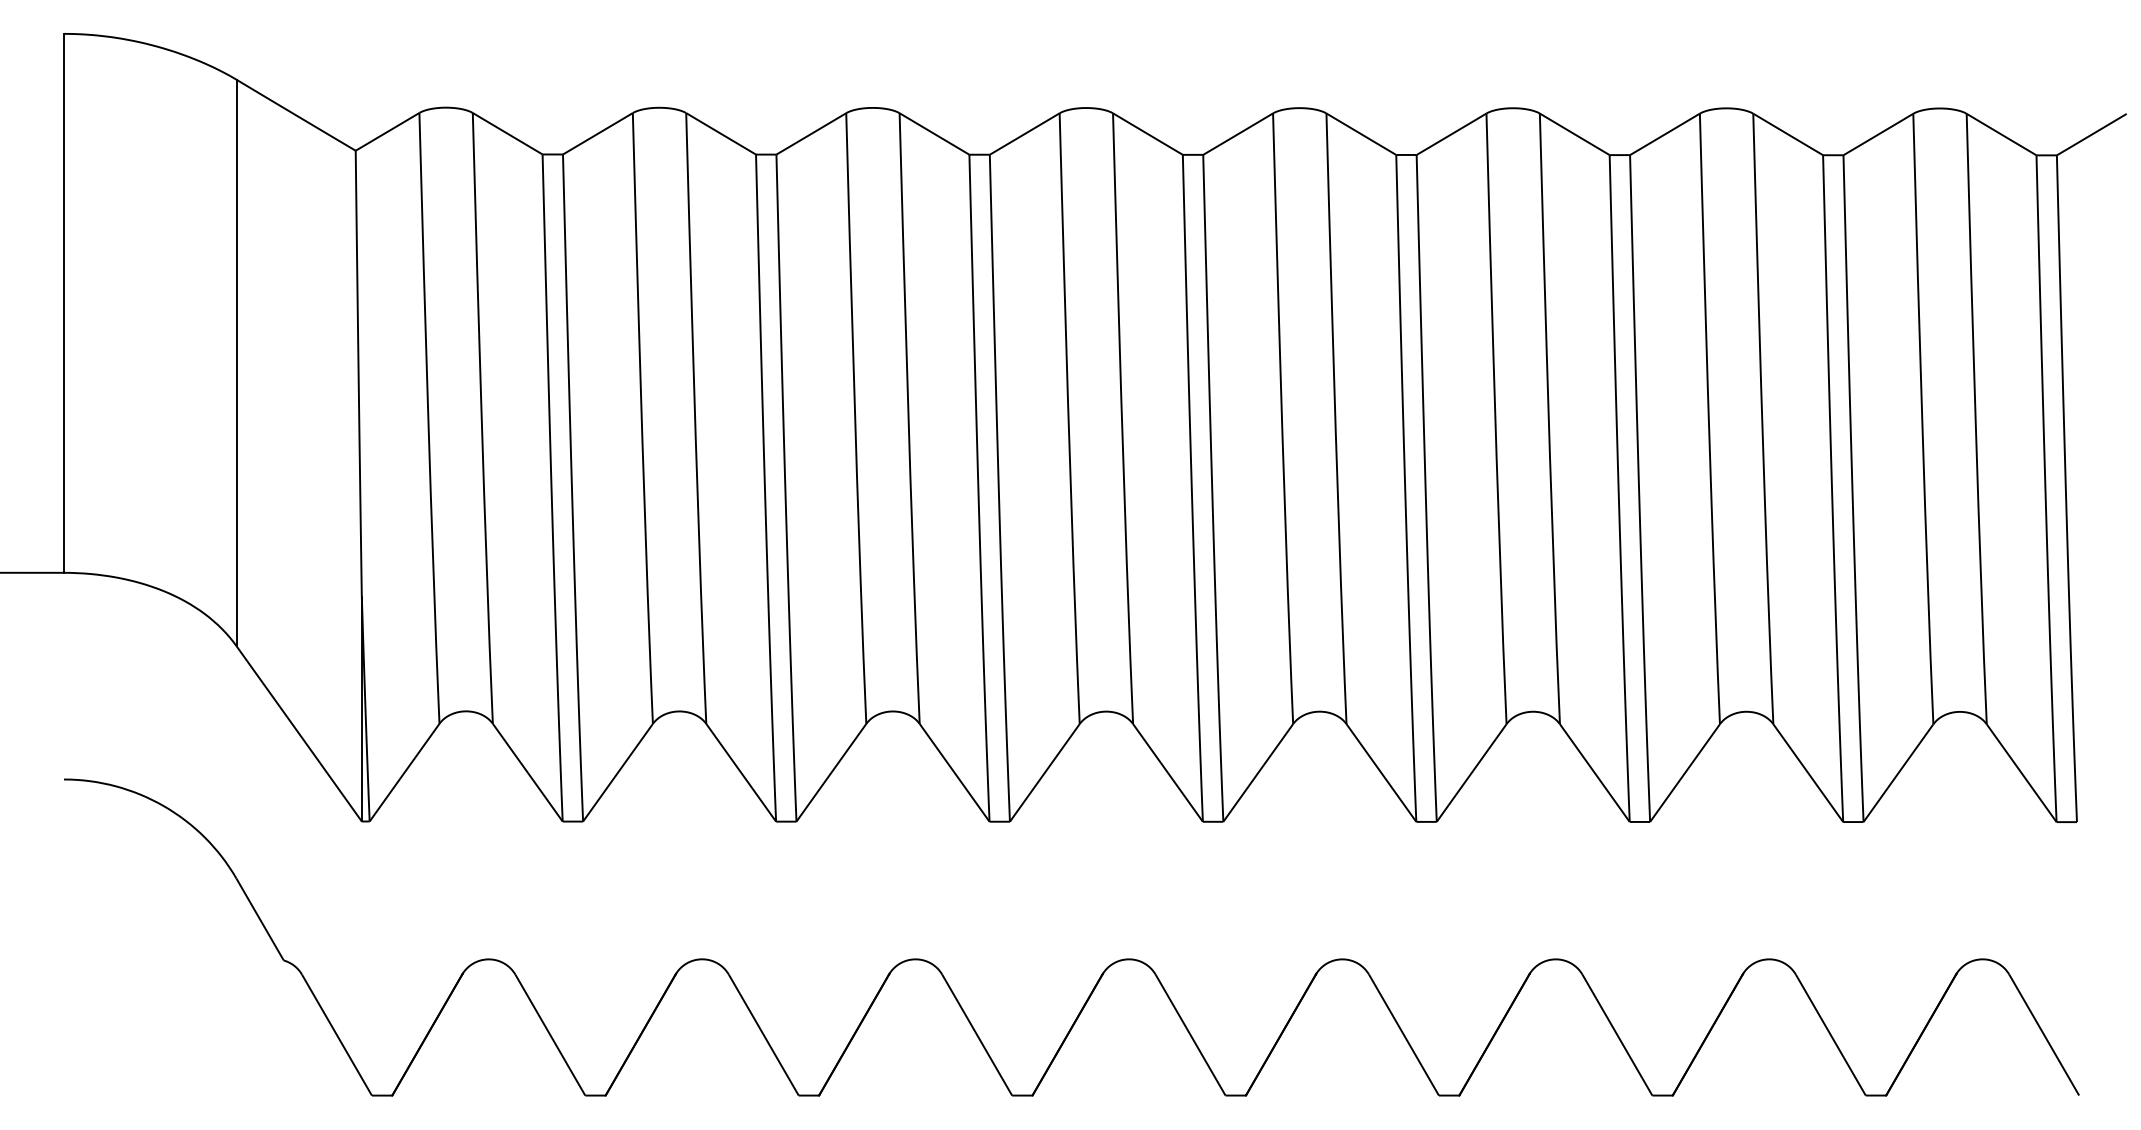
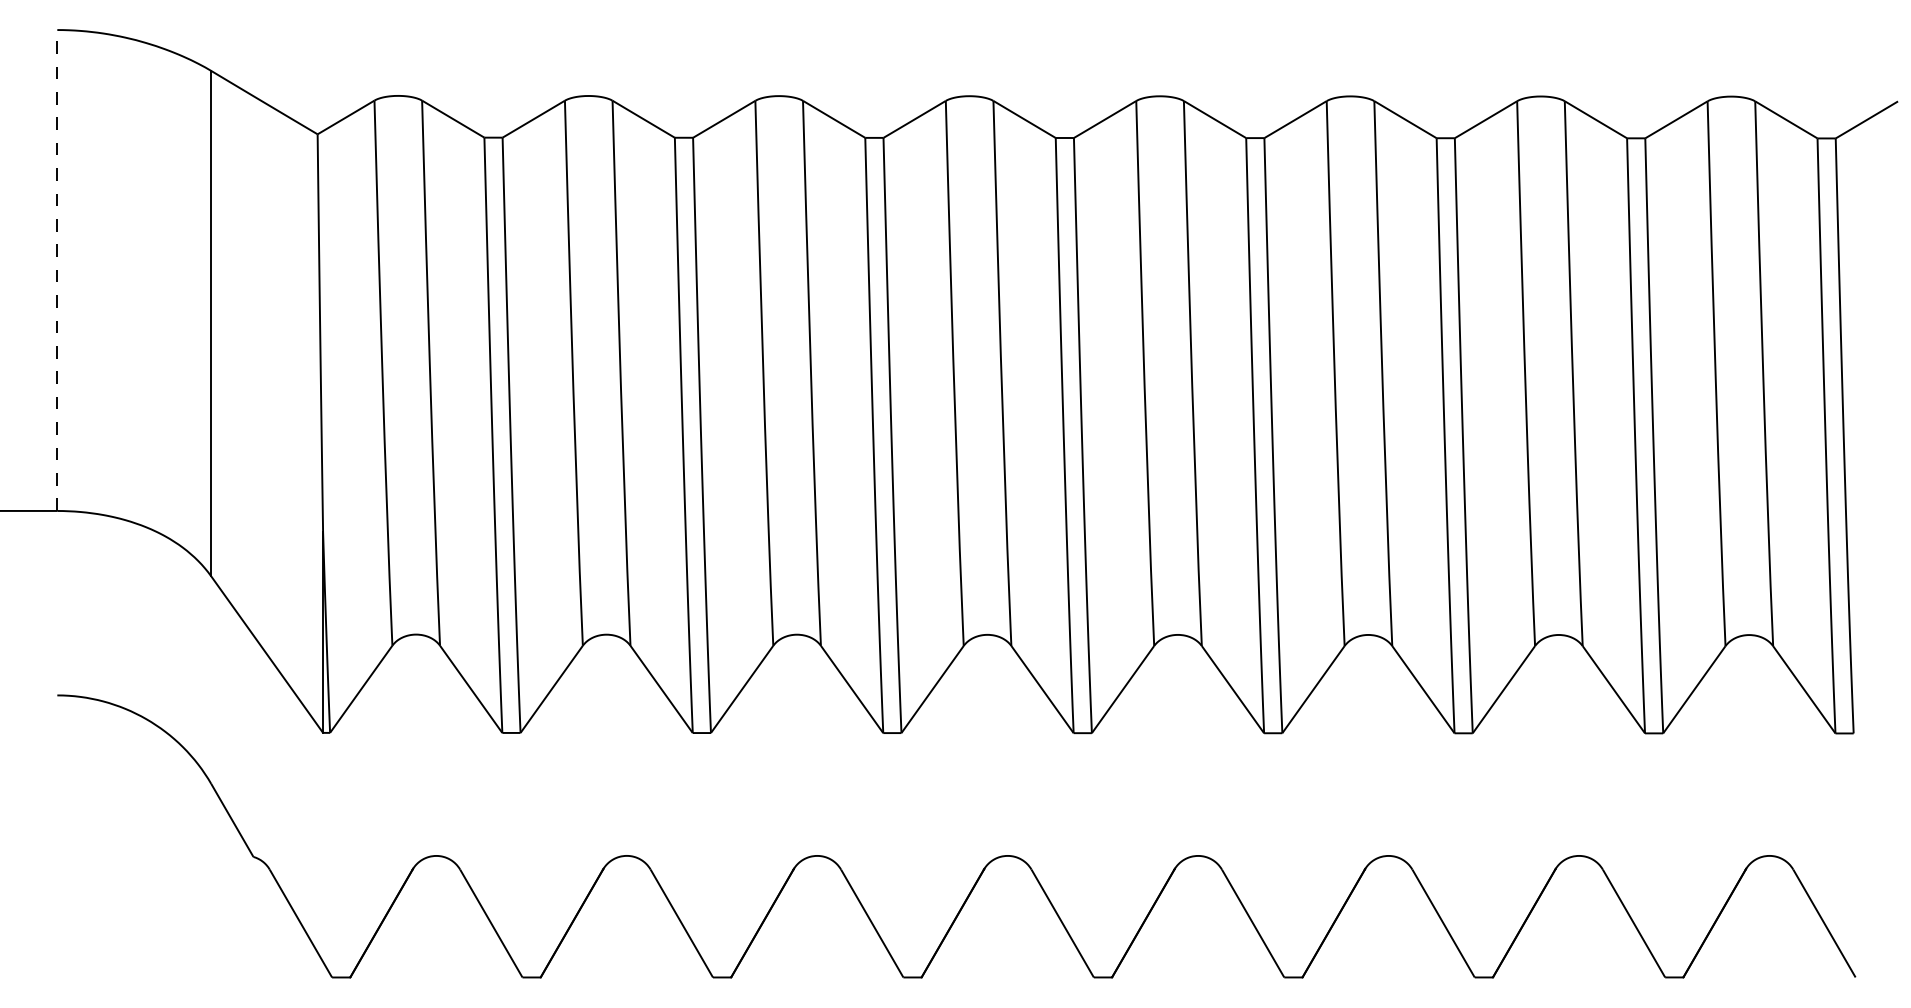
line: (64, 303) -> (57, 270), solid -> dashed

